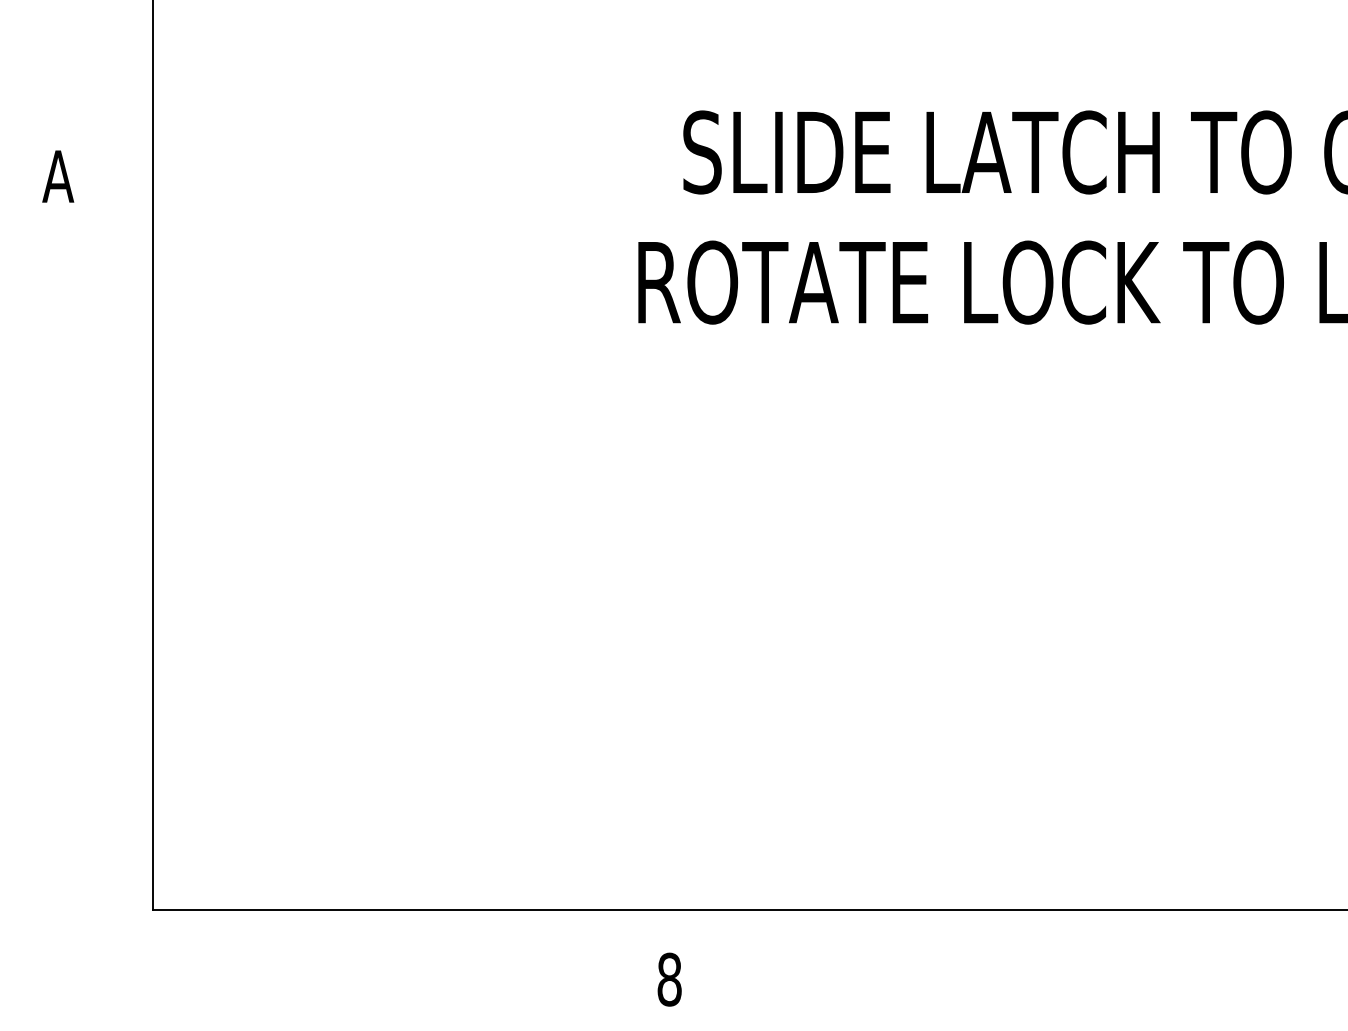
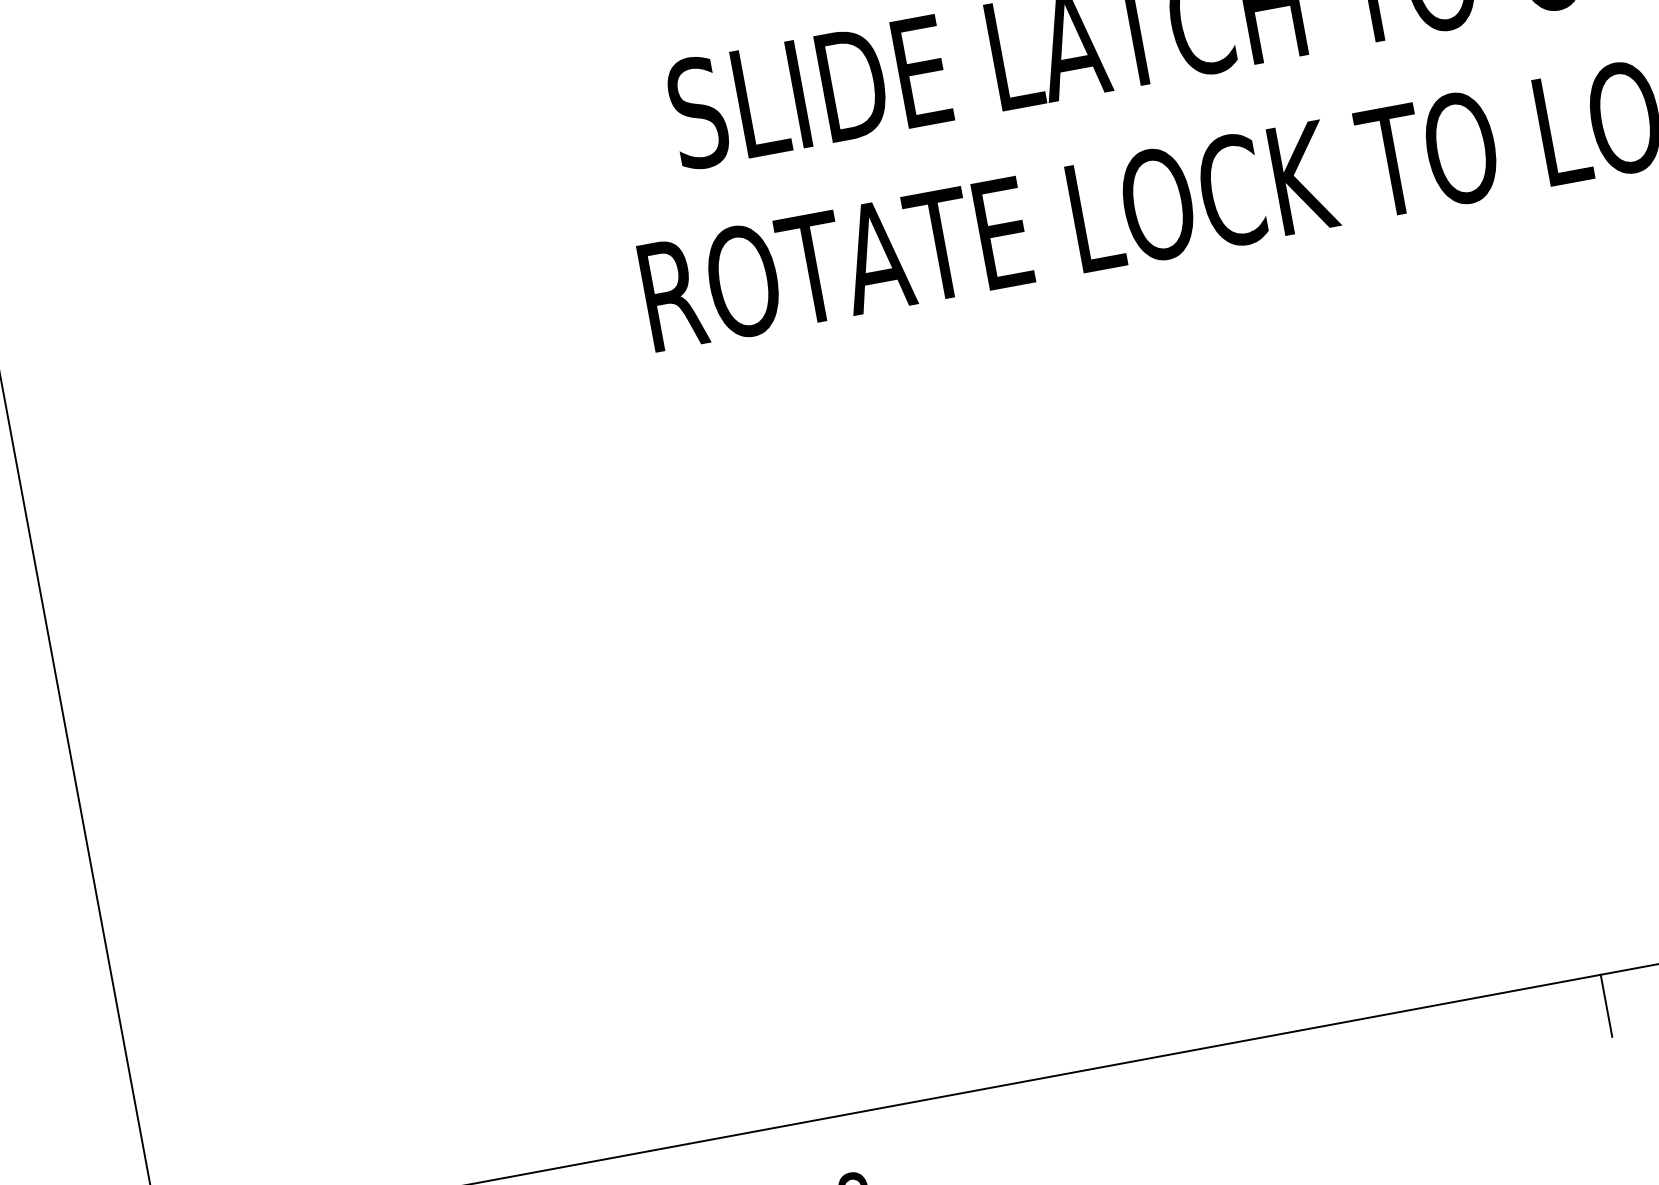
line: (1248, 932) -> (1605, 1005), added

